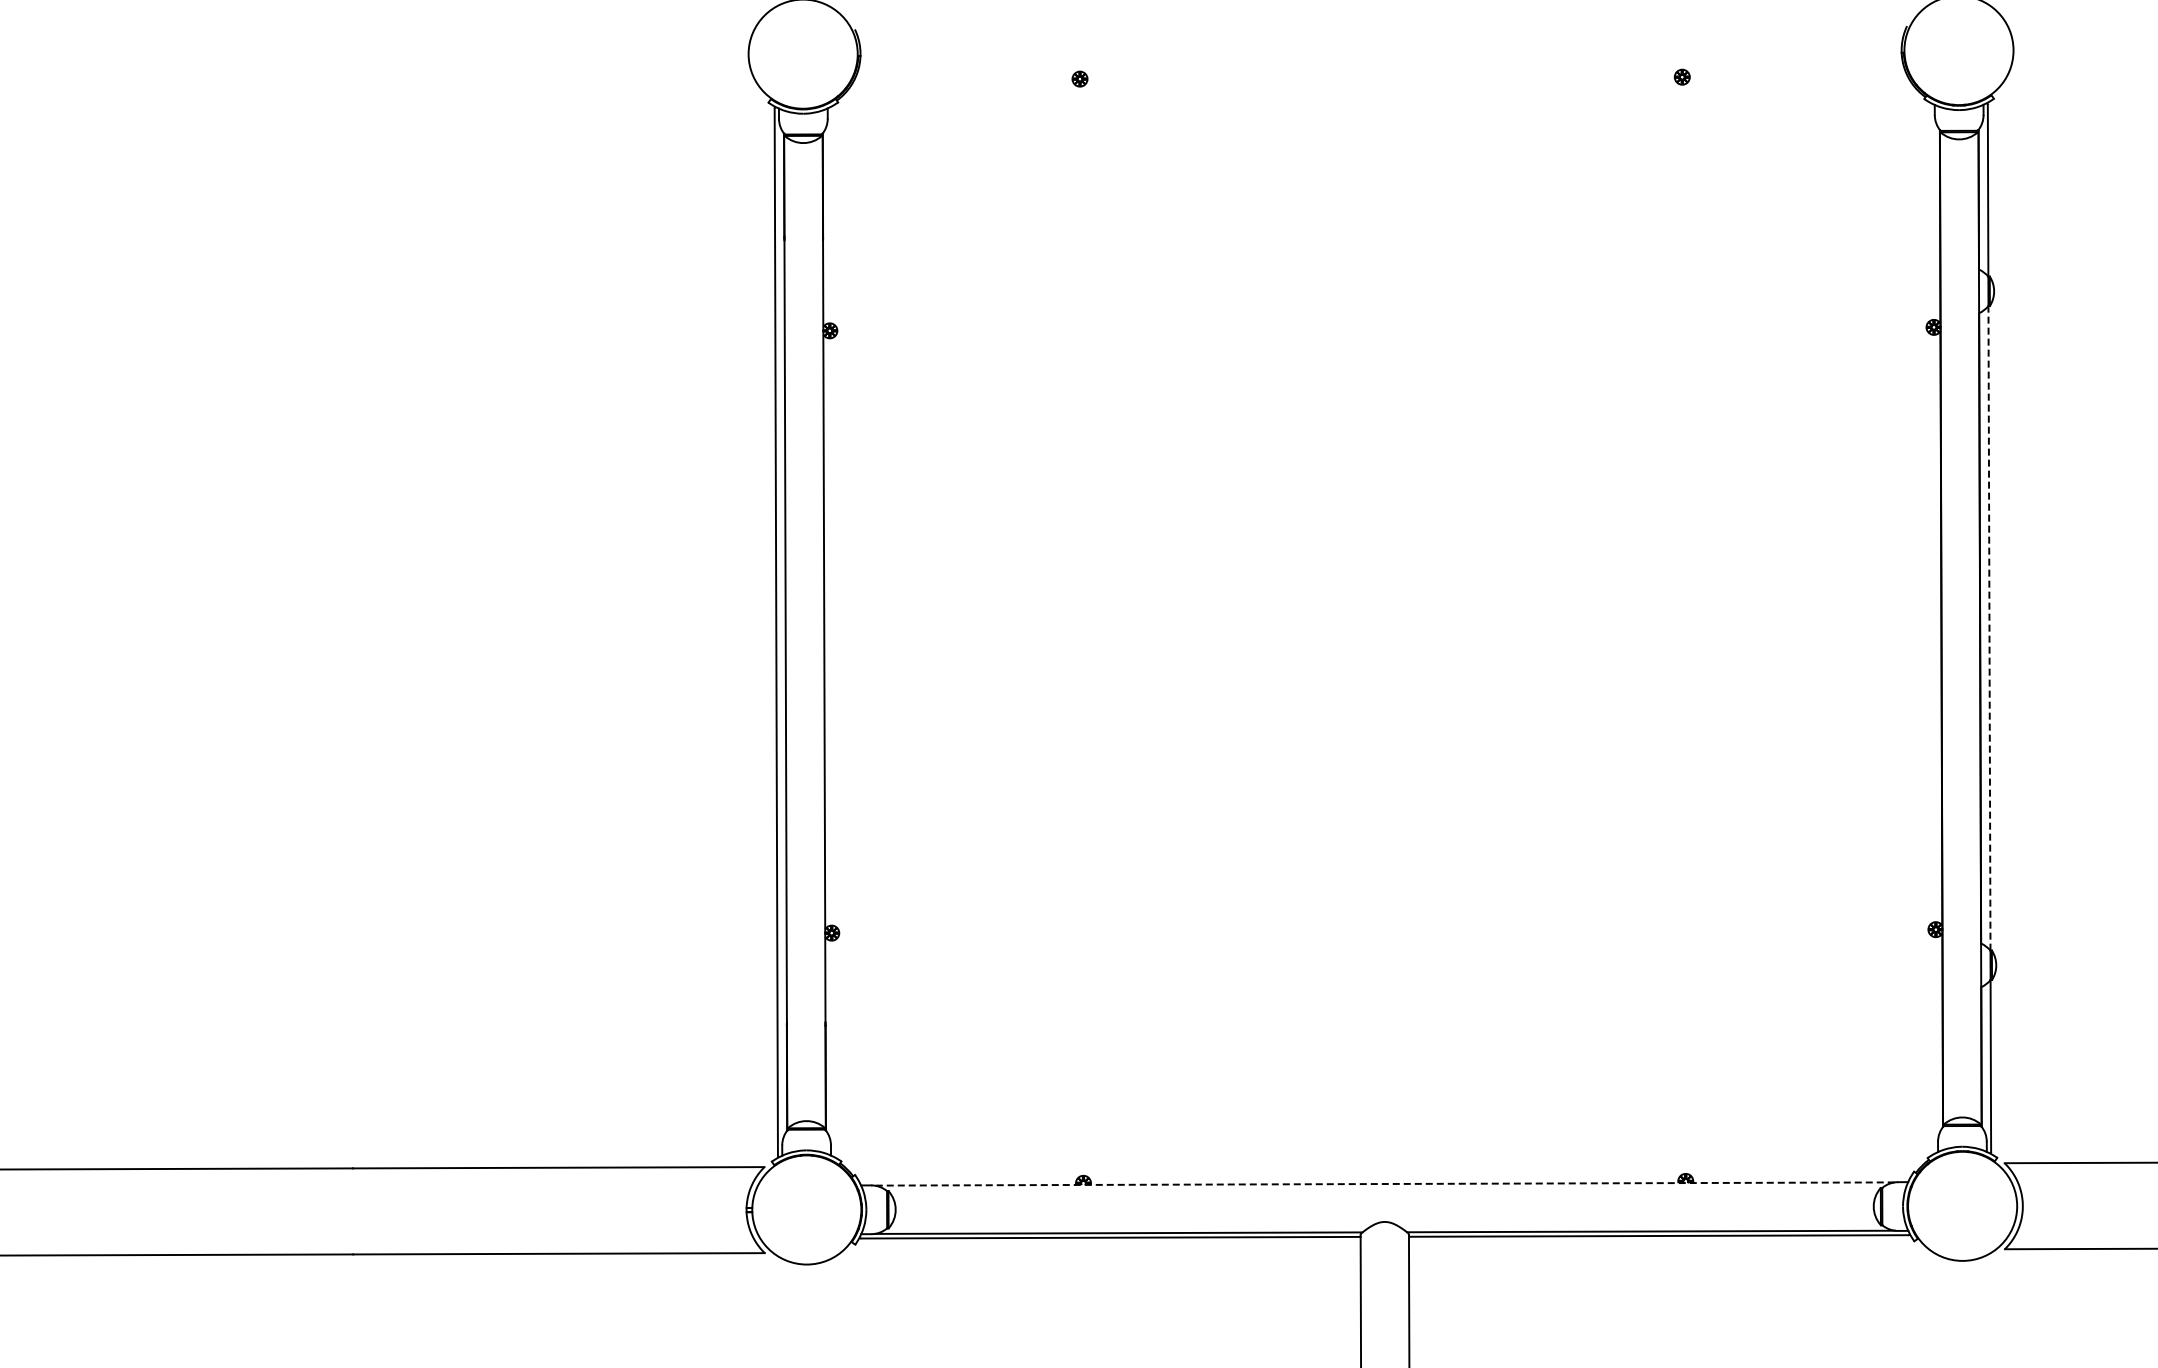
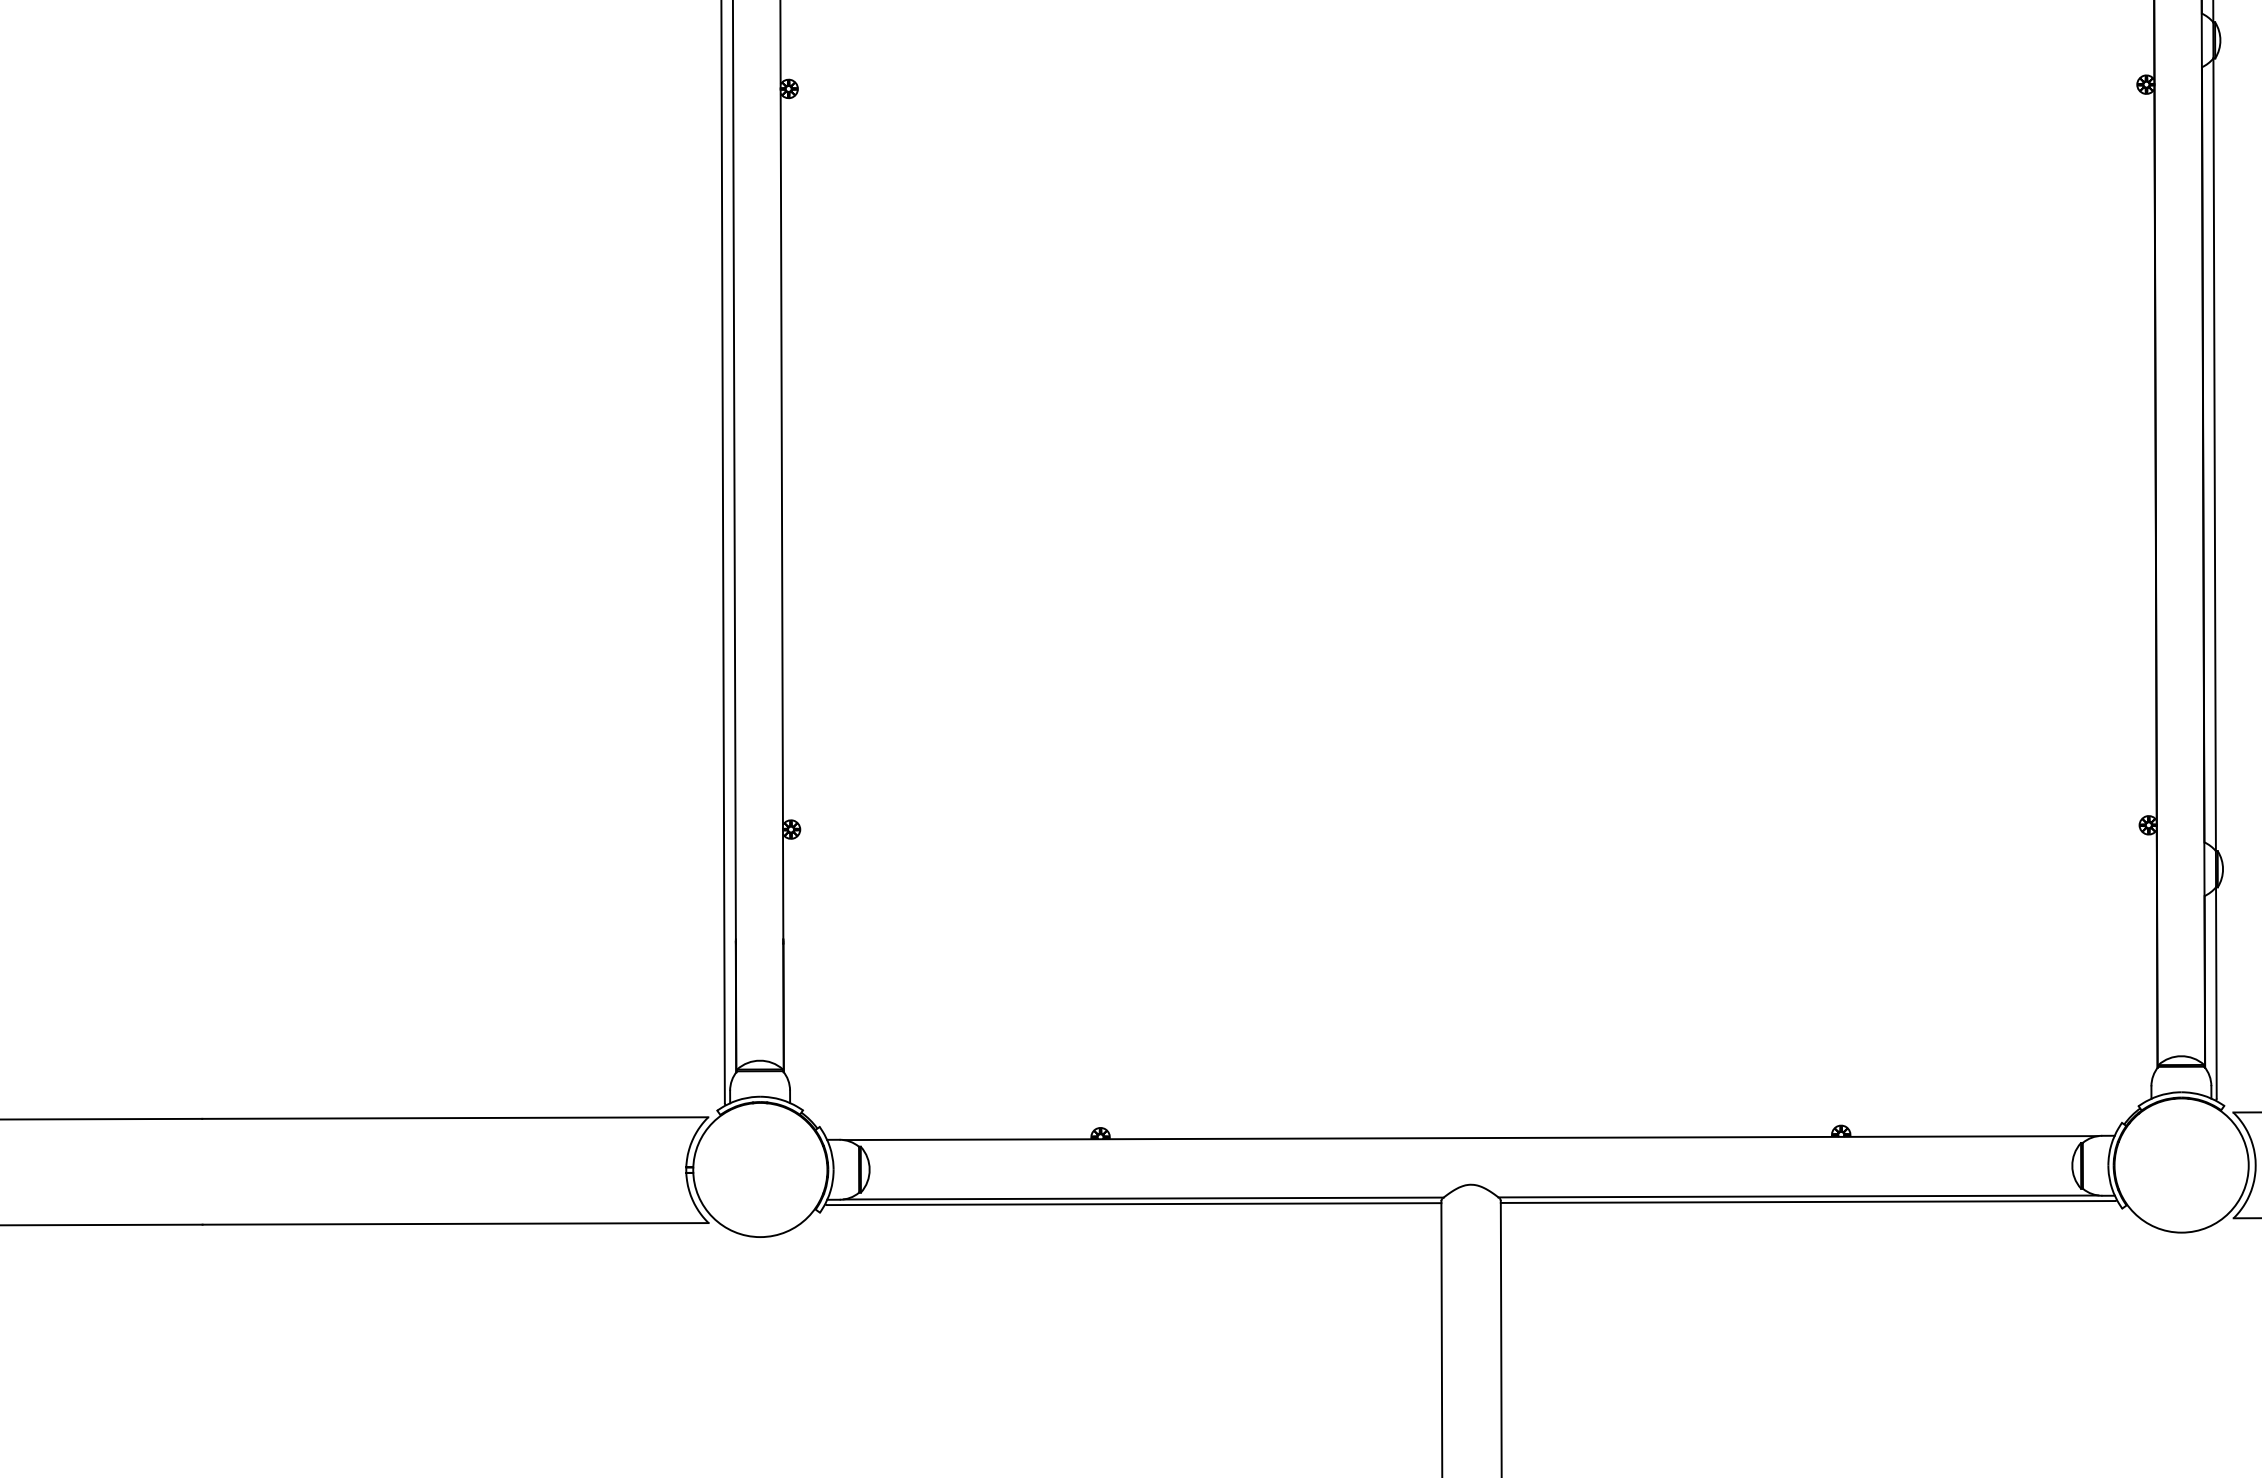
line: (1989, 627) -> (2214, 453), dashed -> solid
line: (1384, 1184) -> (1470, 1138), dashed -> solid

